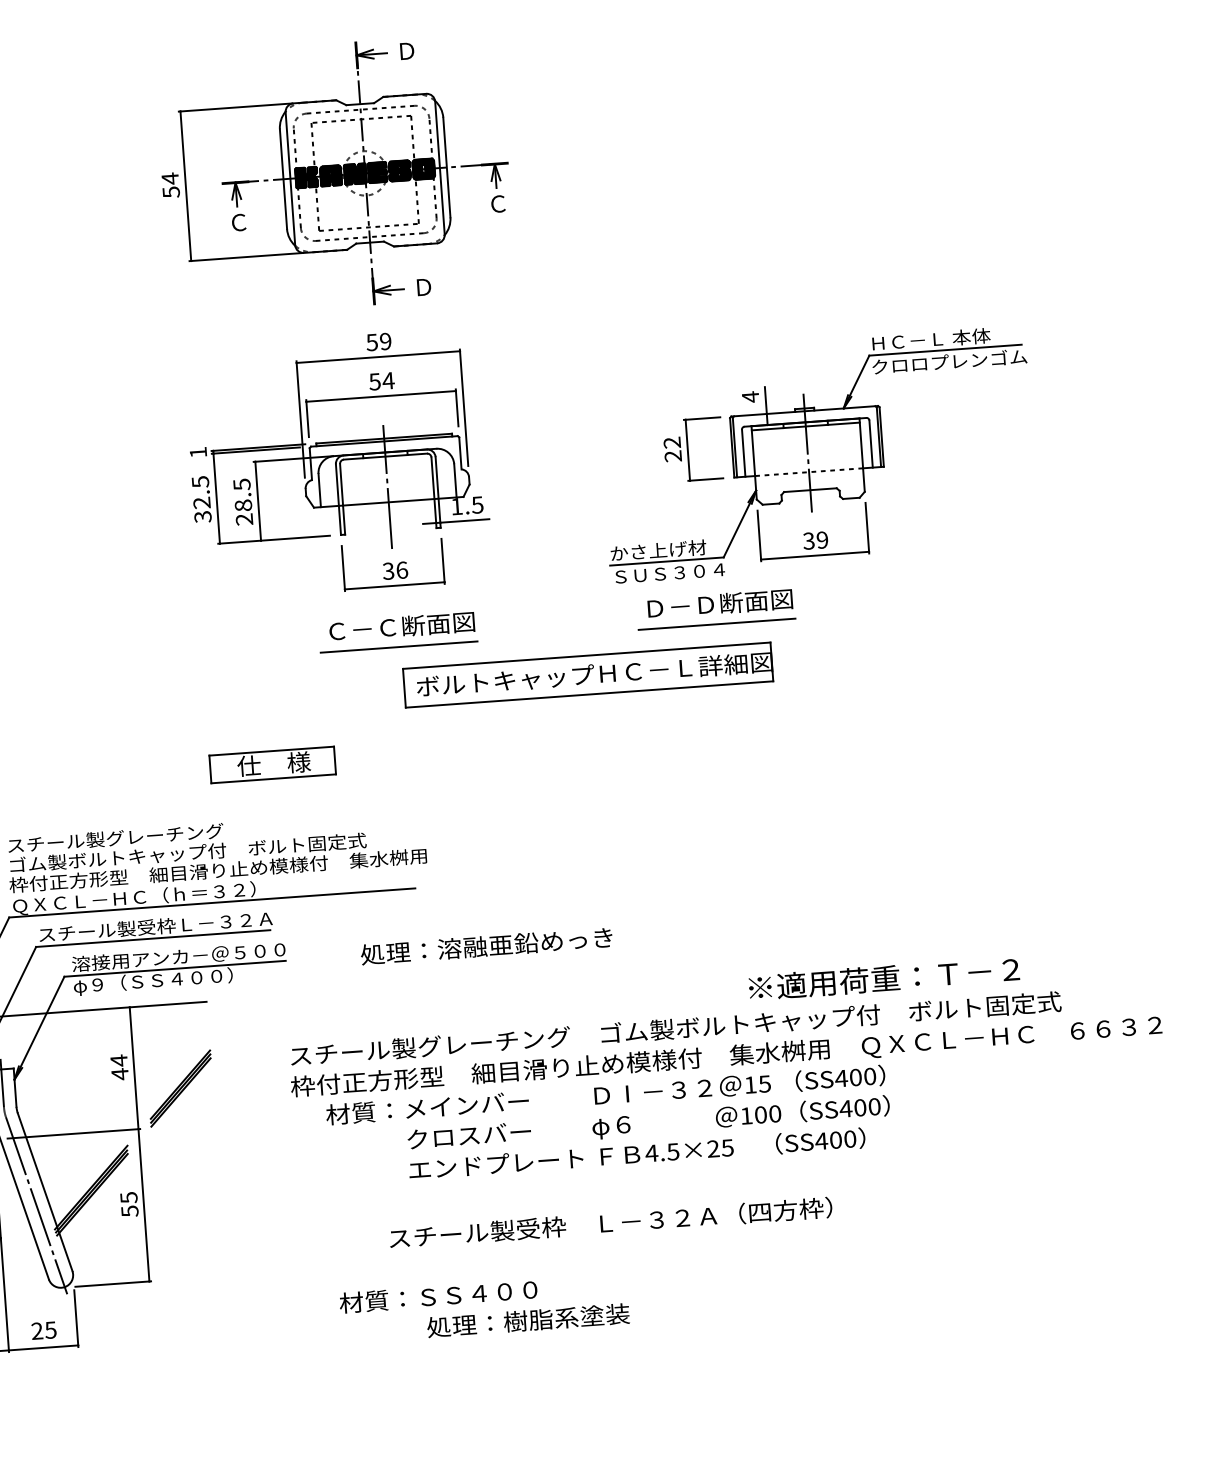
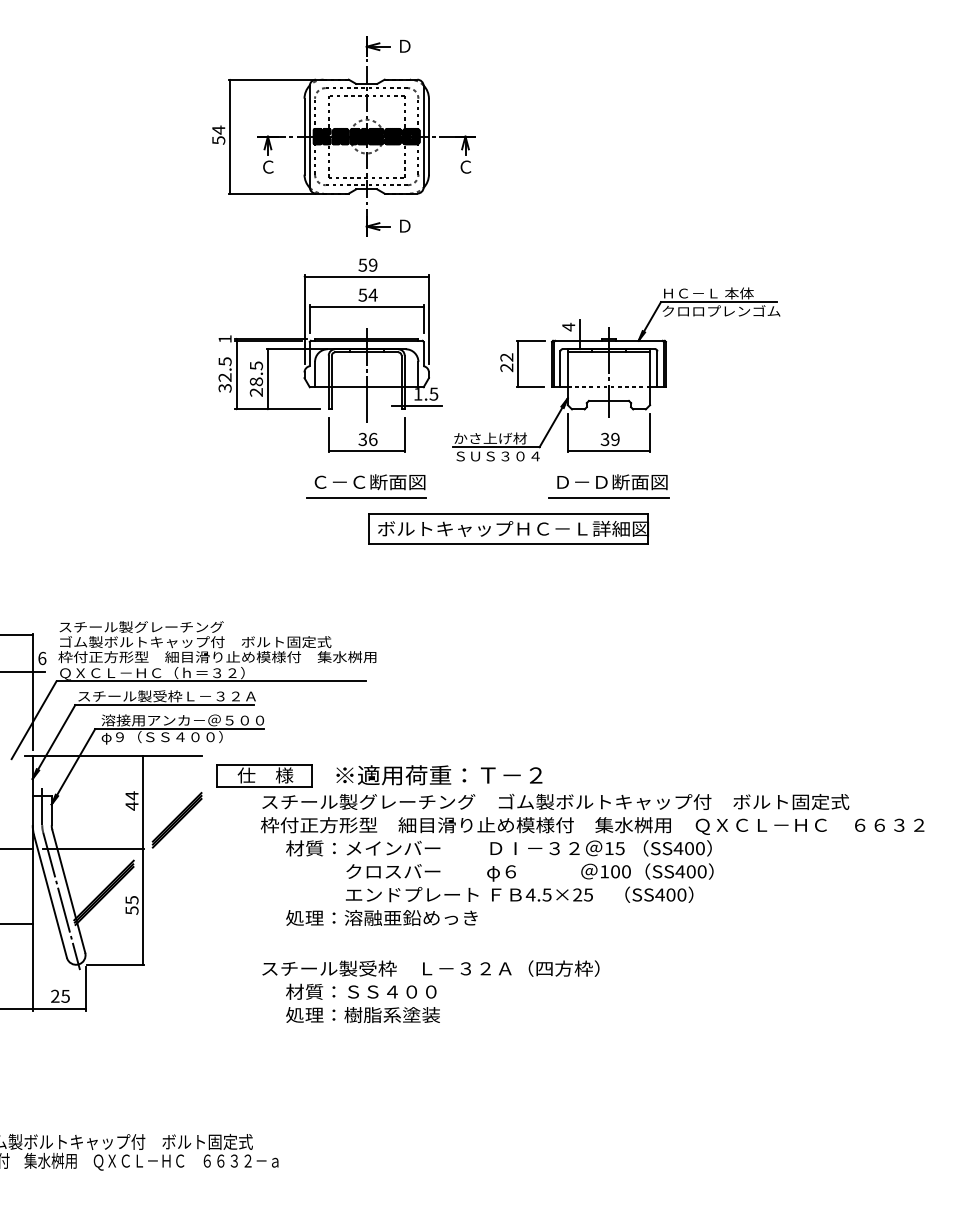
part: (817, 454) -> (616, 374), moved
part: (272, 764) -> (264, 775), moved
text: (486, 945) -> (381, 917), moved
text: (884, 979) -> (439, 775), moved
text: (610, 1222) -> (430, 968), moved
text: (527, 1321) -> (362, 1015), moved

